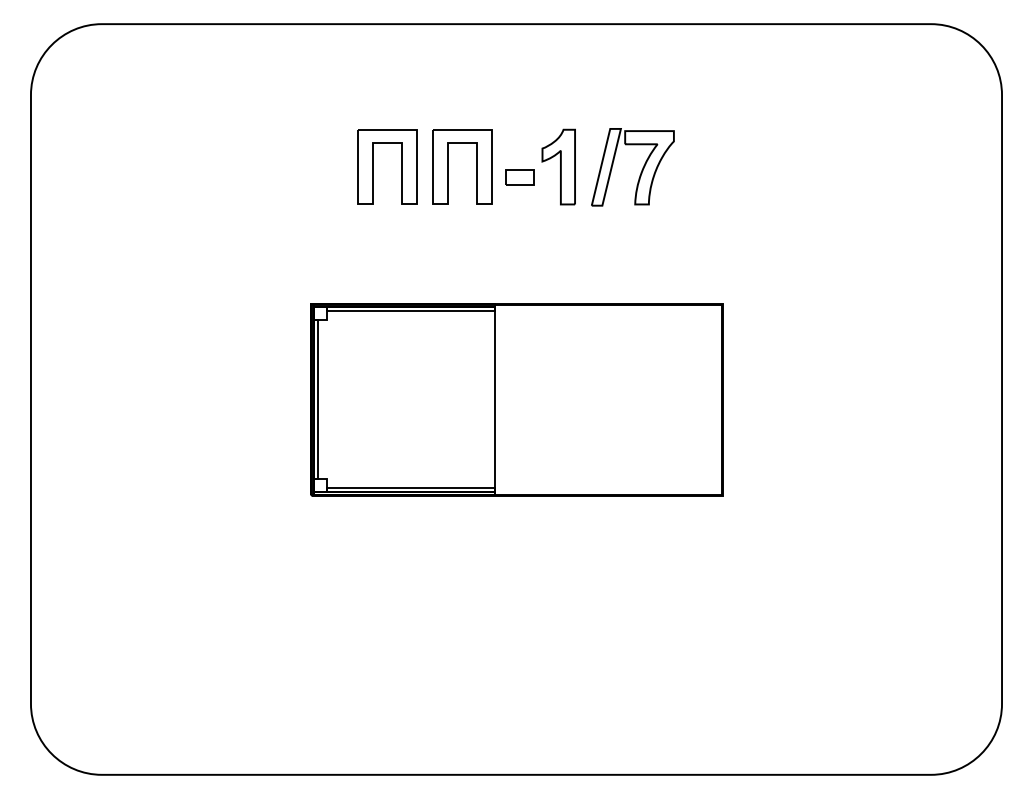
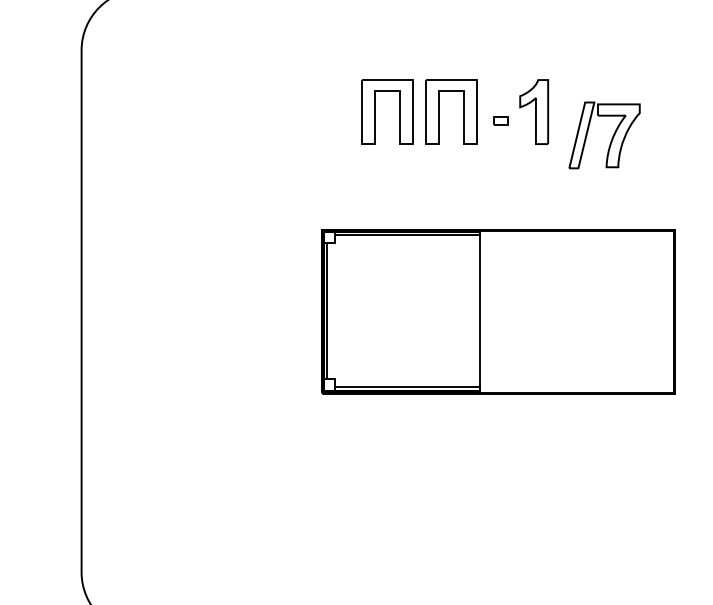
part: (640, 172) -> (611, 139), moved
part: (519, 177) -> (500, 121), size x0.6

